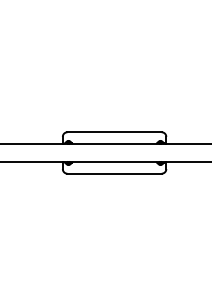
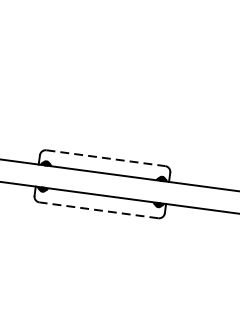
line: (115, 132) -> (107, 158), solid -> dashed
line: (114, 173) -> (98, 210), solid -> dashed

